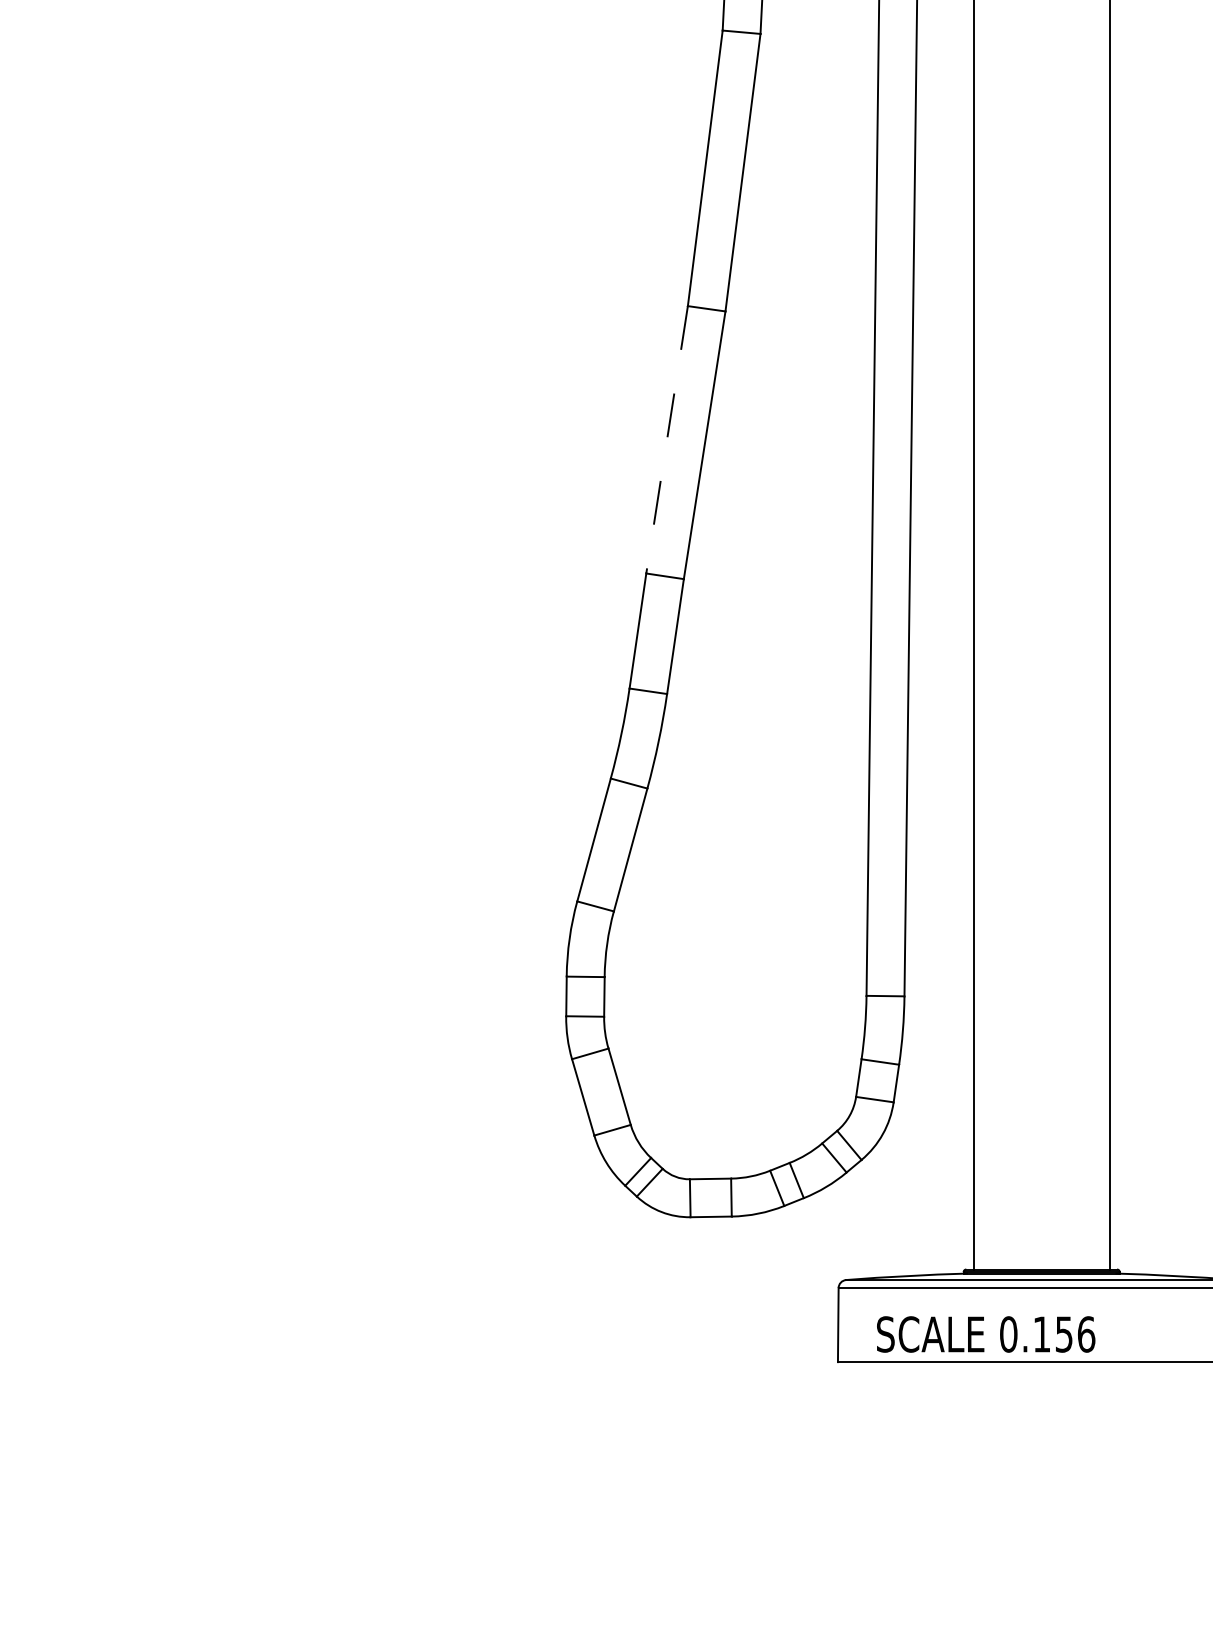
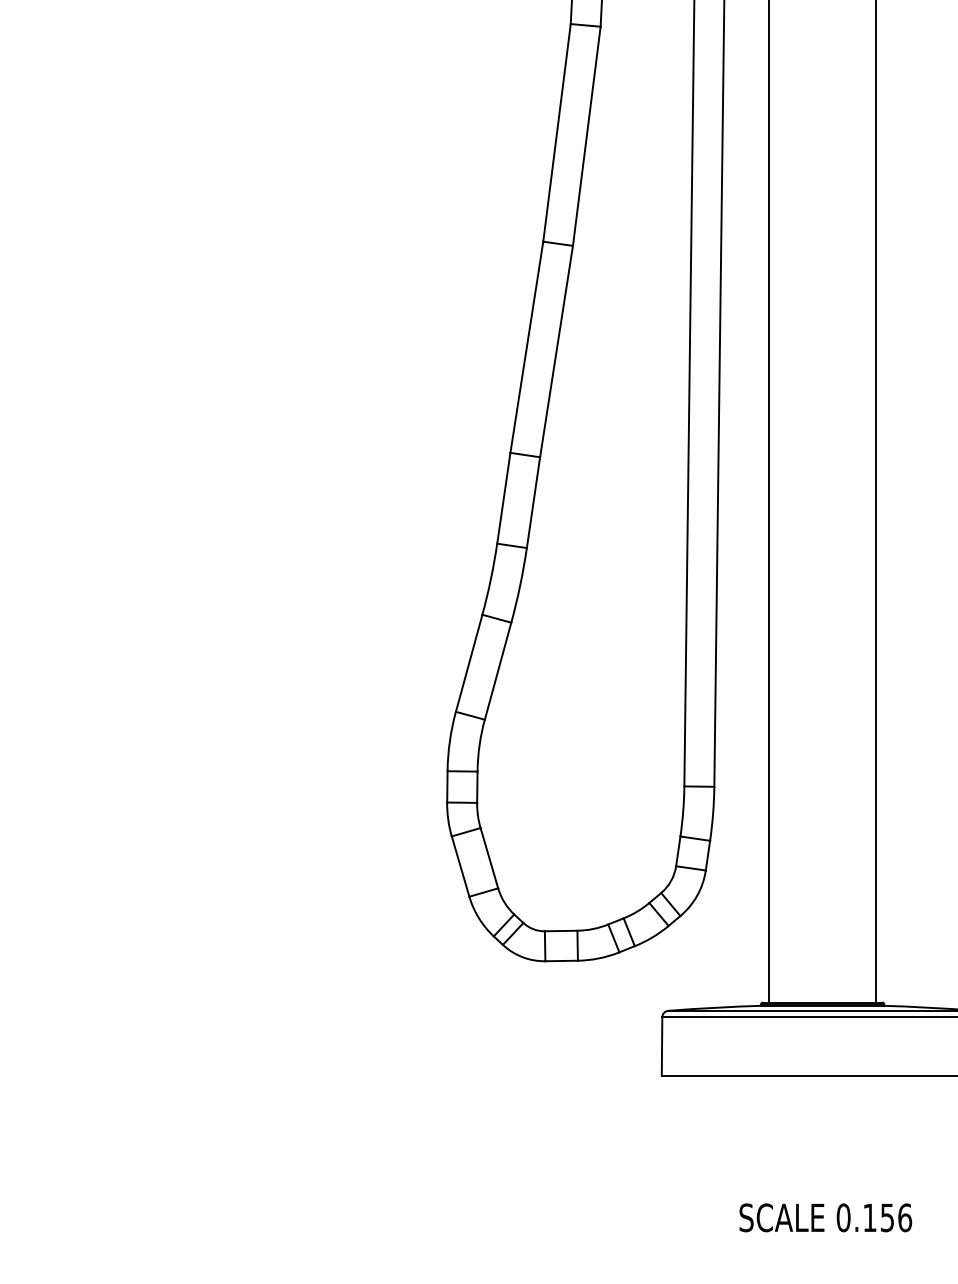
line: (666, 440) -> (526, 347), dashed -> solid
text: (985, 1334) -> (825, 1217), moved

